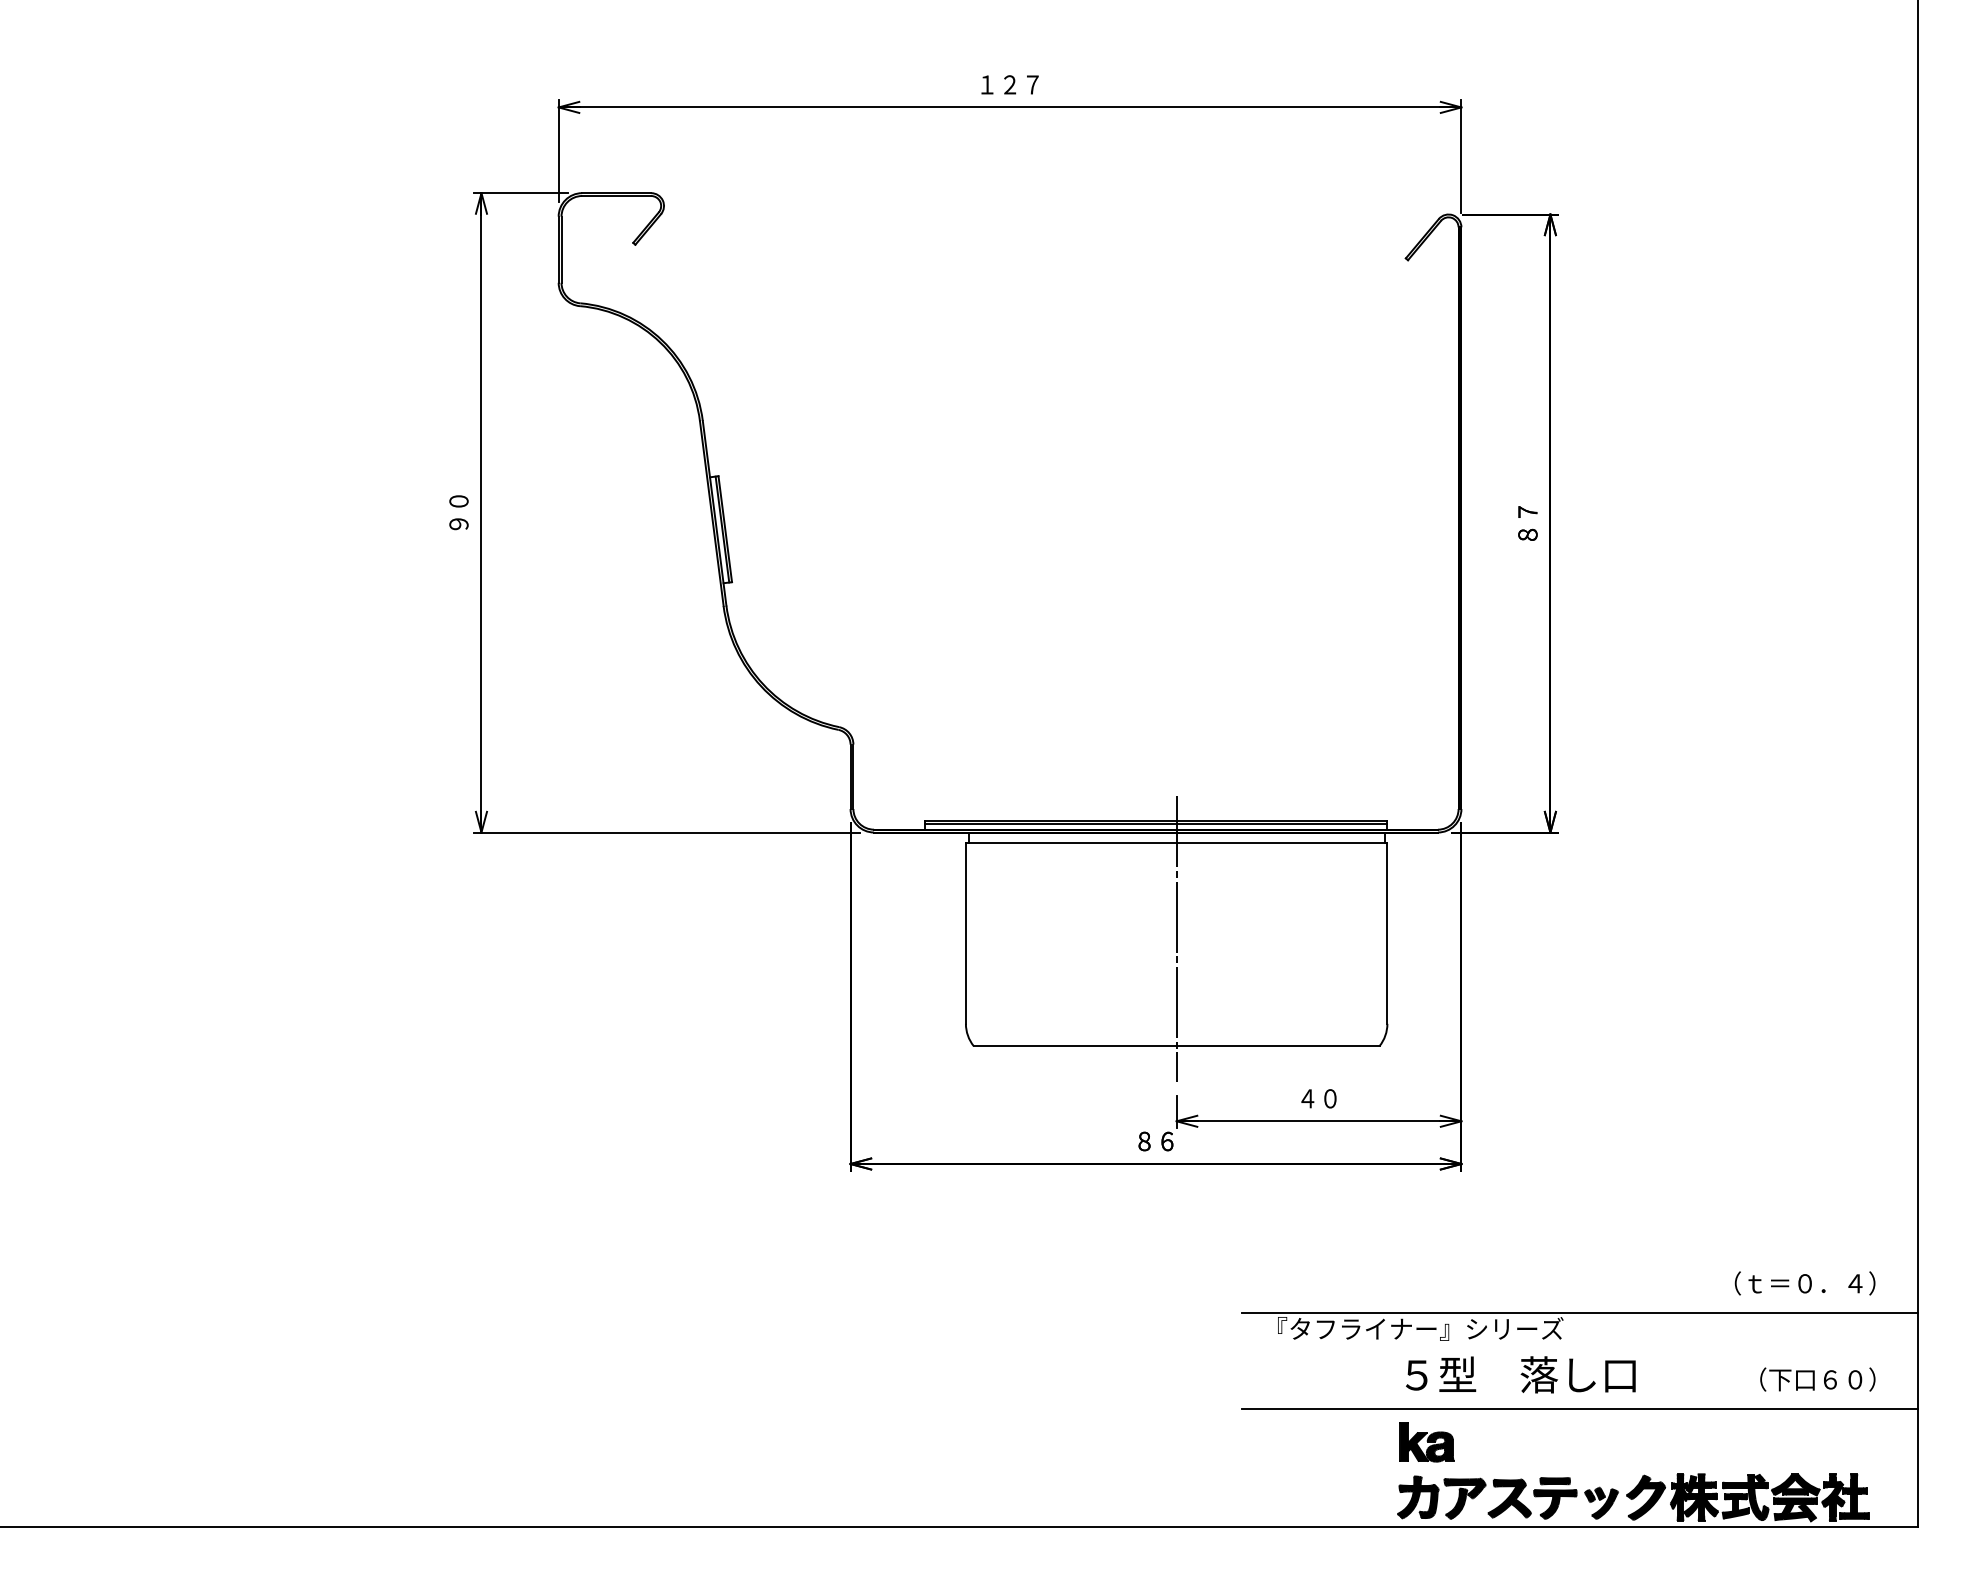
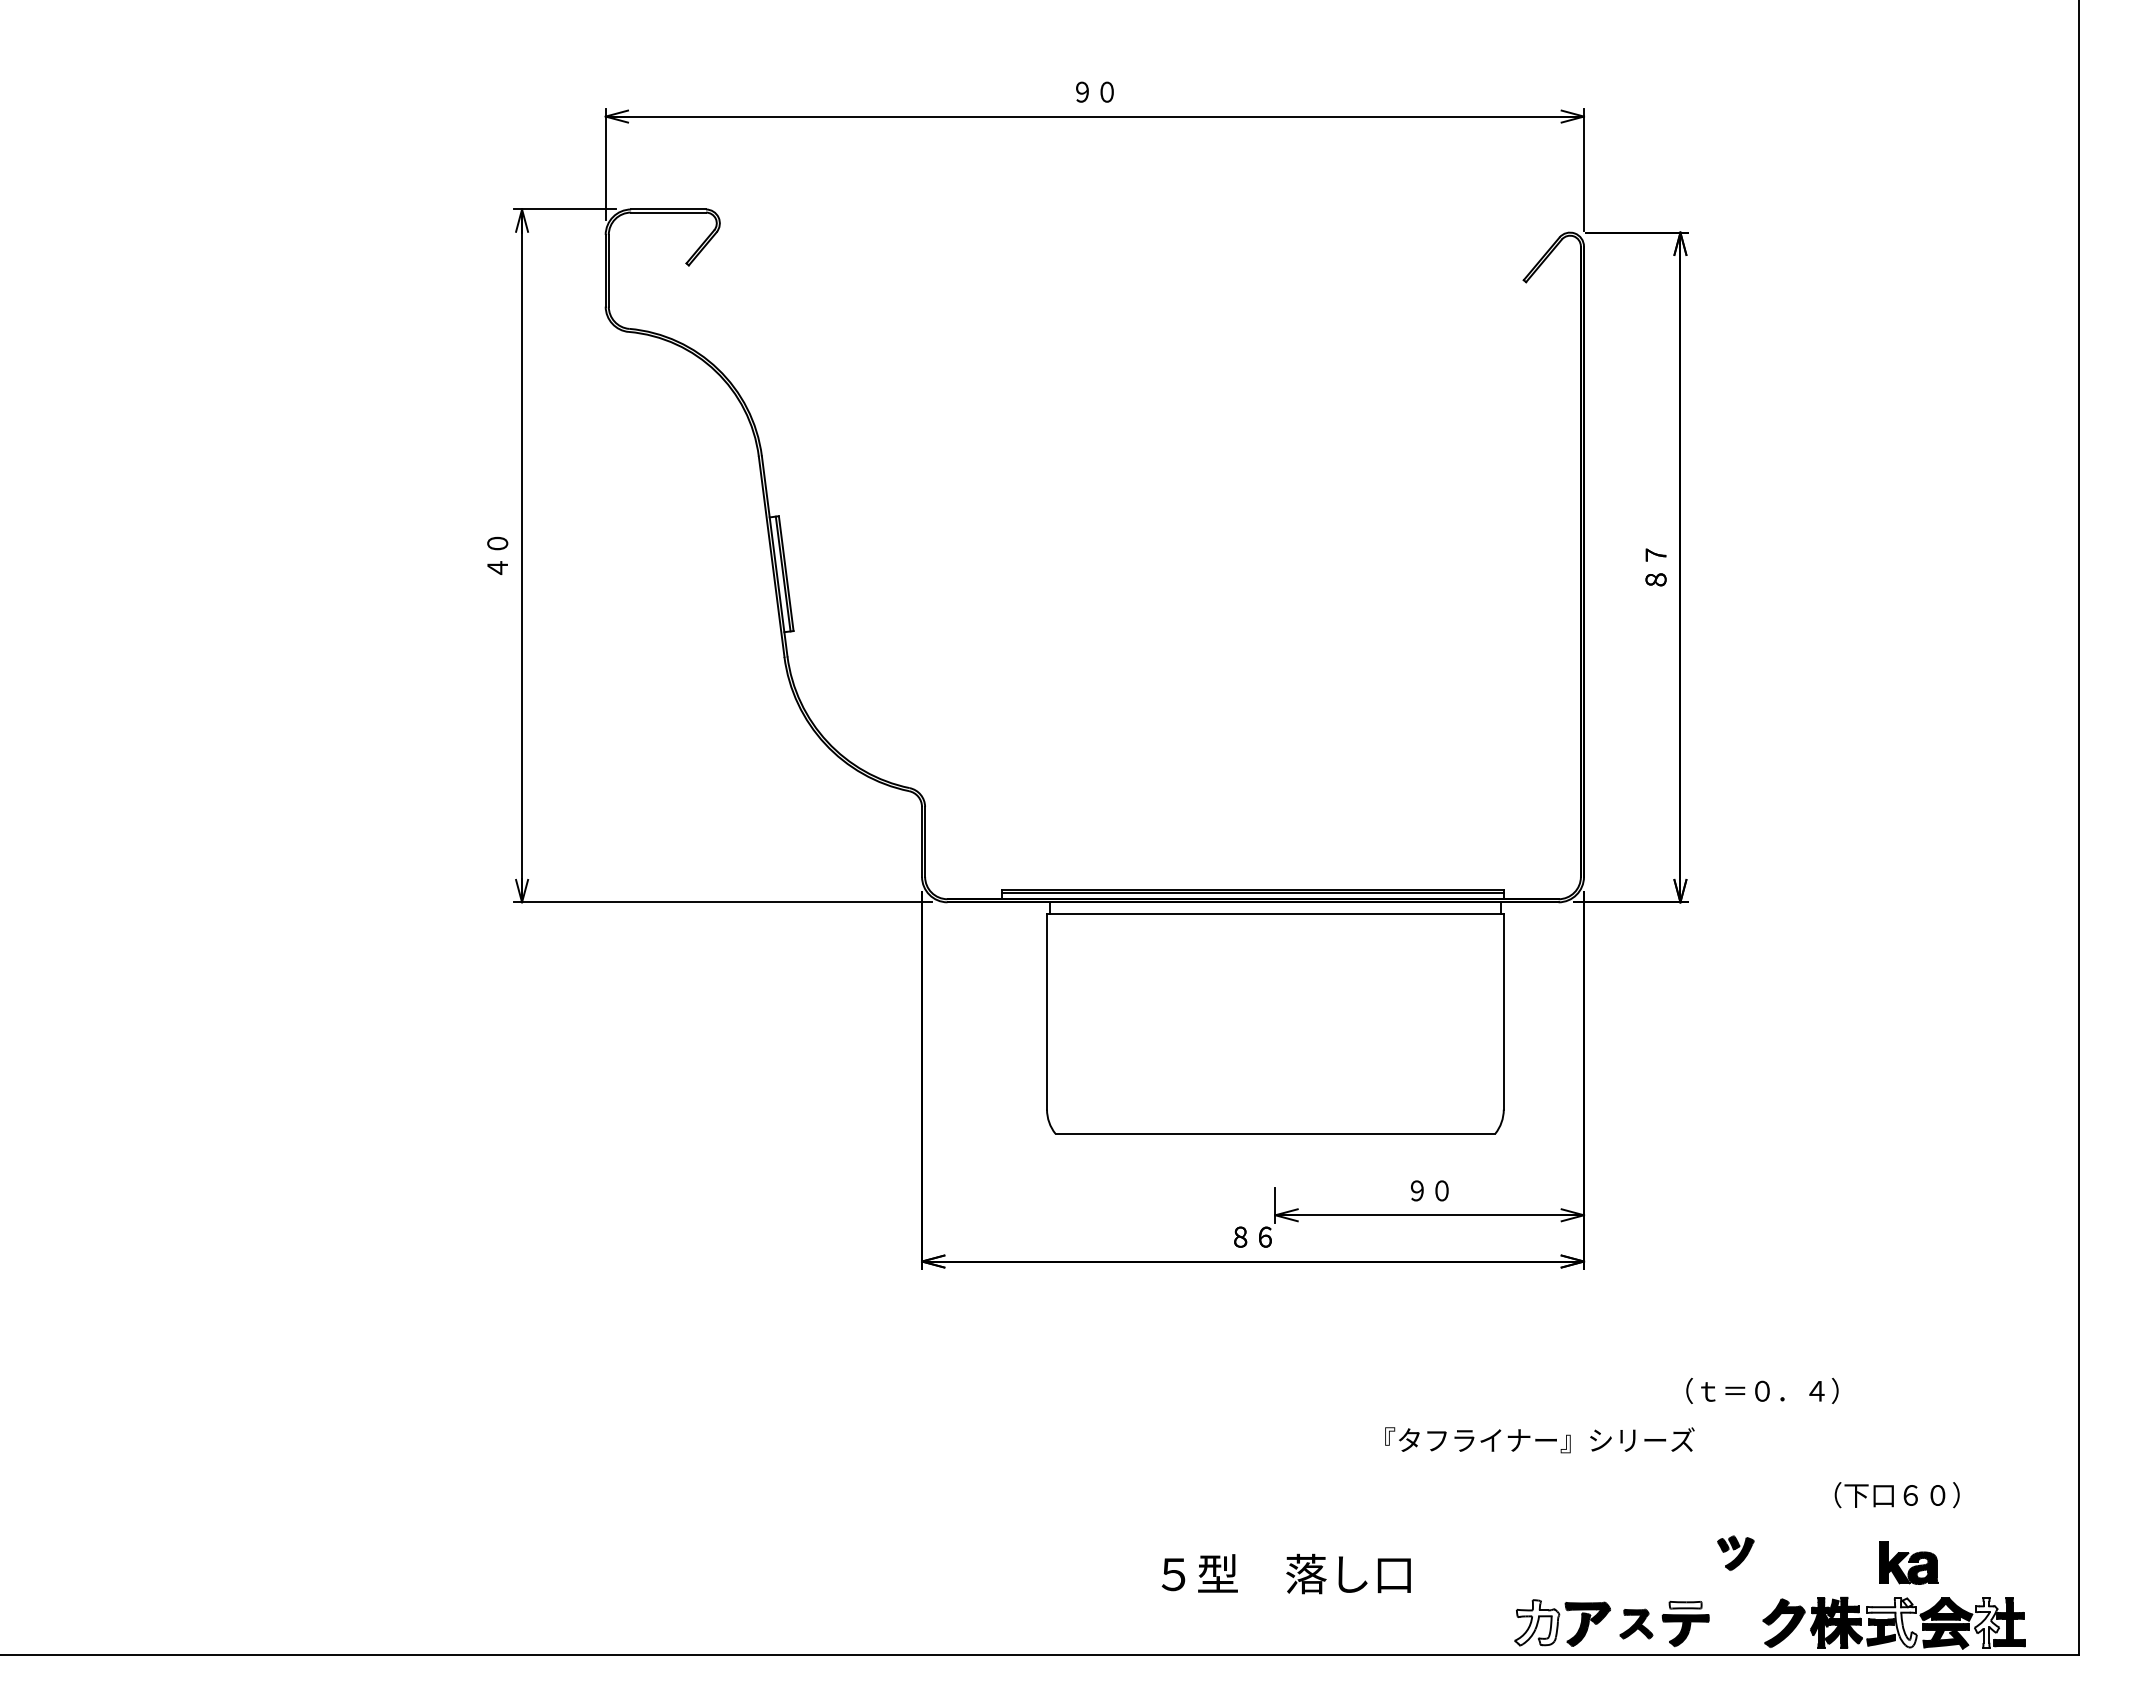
text: (1009, 84) -> (1094, 91), １２７ -> ９０
text: (458, 524) -> (497, 568), ９０ -> ４０
line: (1176, 938) -> (1275, 1017), removed
text: (1307, 1098) -> (1417, 1190), ４０ -> ９０
text: (1805, 1283) -> (1762, 1390), moved
line: (1579, 1313) -> (1711, 1423), removed
text: (1520, 1374) -> (1285, 1573), moved
text: (1817, 1379) -> (1896, 1495), moved
line: (1579, 1409) -> (1711, 1527), removed
part: (1426, 1441) -> (1908, 1562), moved
fill: (1555, 1480) -> (1685, 1604), removed
fill: (1417, 1497) -> (1536, 1622), removed
fill: (1745, 1497) -> (1891, 1622), removed
fill: (1832, 1497) -> (1986, 1622), removed
part: (1509, 1498) -> (1636, 1623), size x0.7
part: (1601, 1502) -> (1735, 1552), moved

